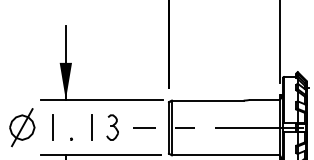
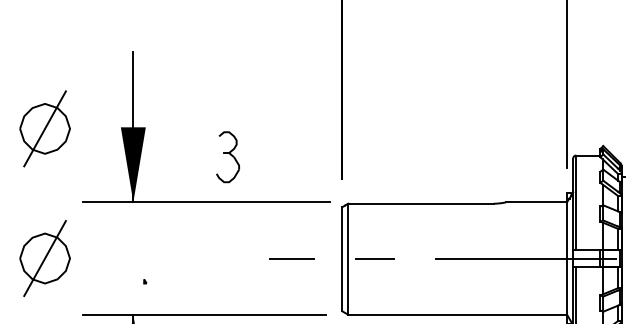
part: (22, 63) -> (45, 128), added
line: (52, 127) -> (106, 258), removed
line: (92, 127) -> (187, 258), removed
part: (112, 127) -> (227, 156), moved

